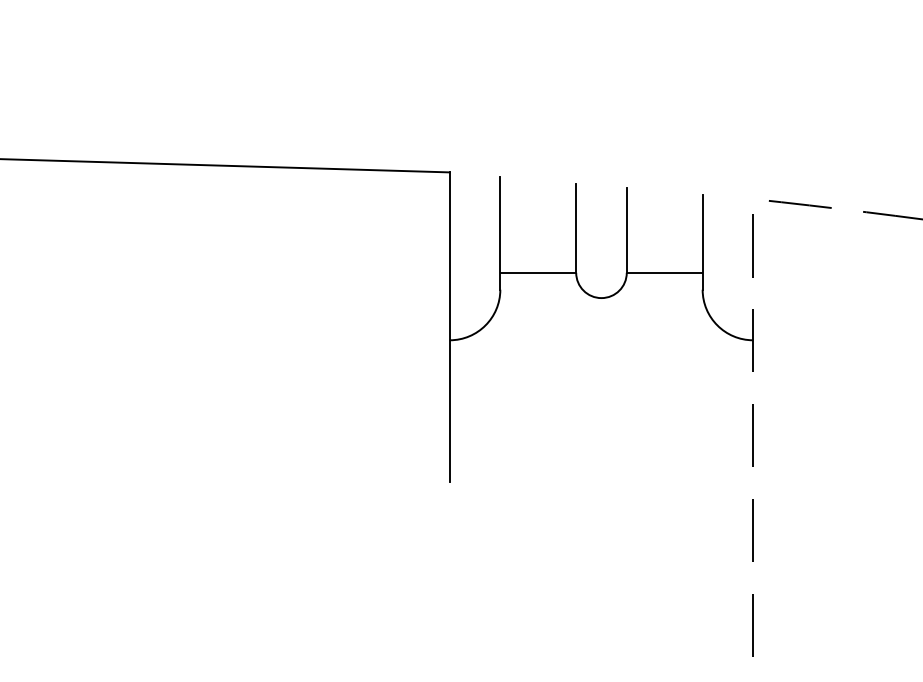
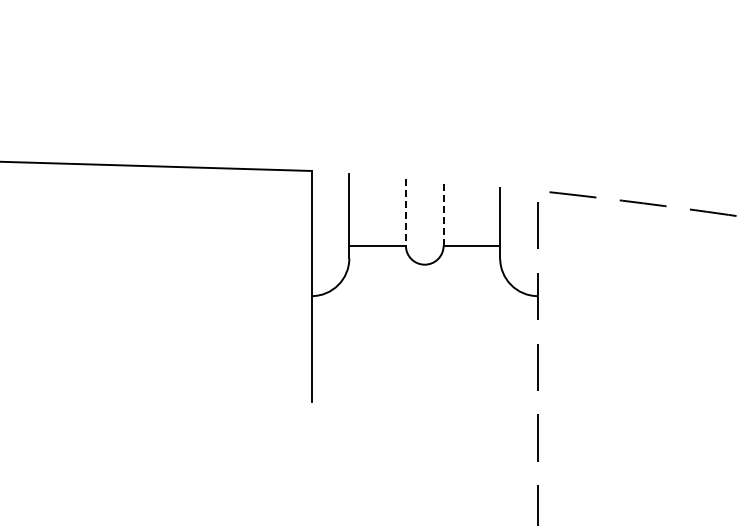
line: (575, 229) -> (405, 213), solid -> dashed
line: (626, 230) -> (443, 214), solid -> dashed

